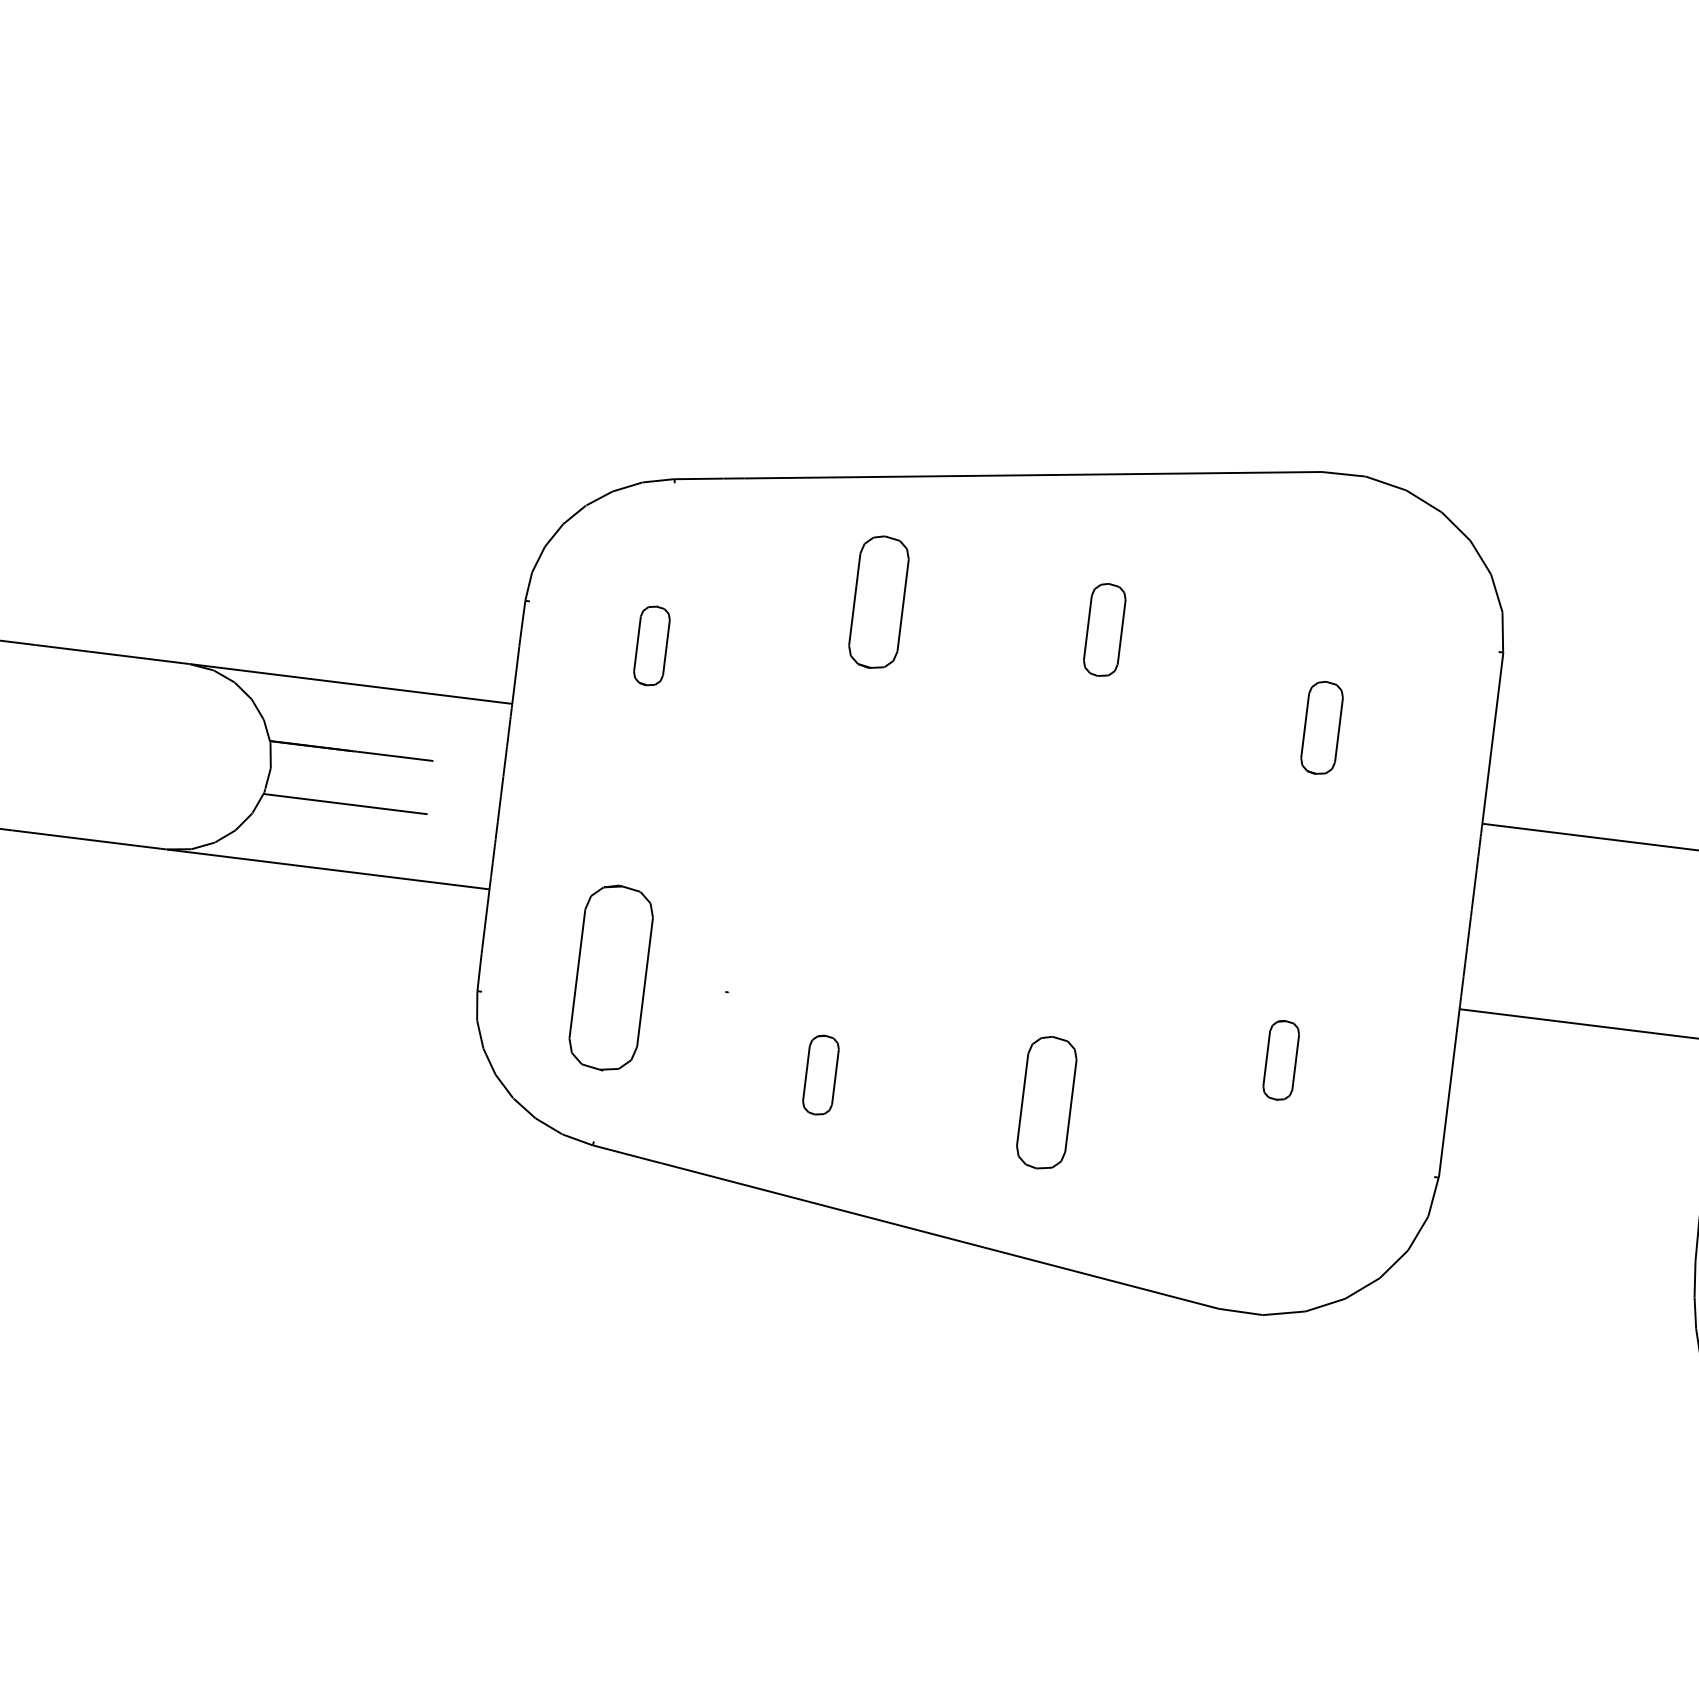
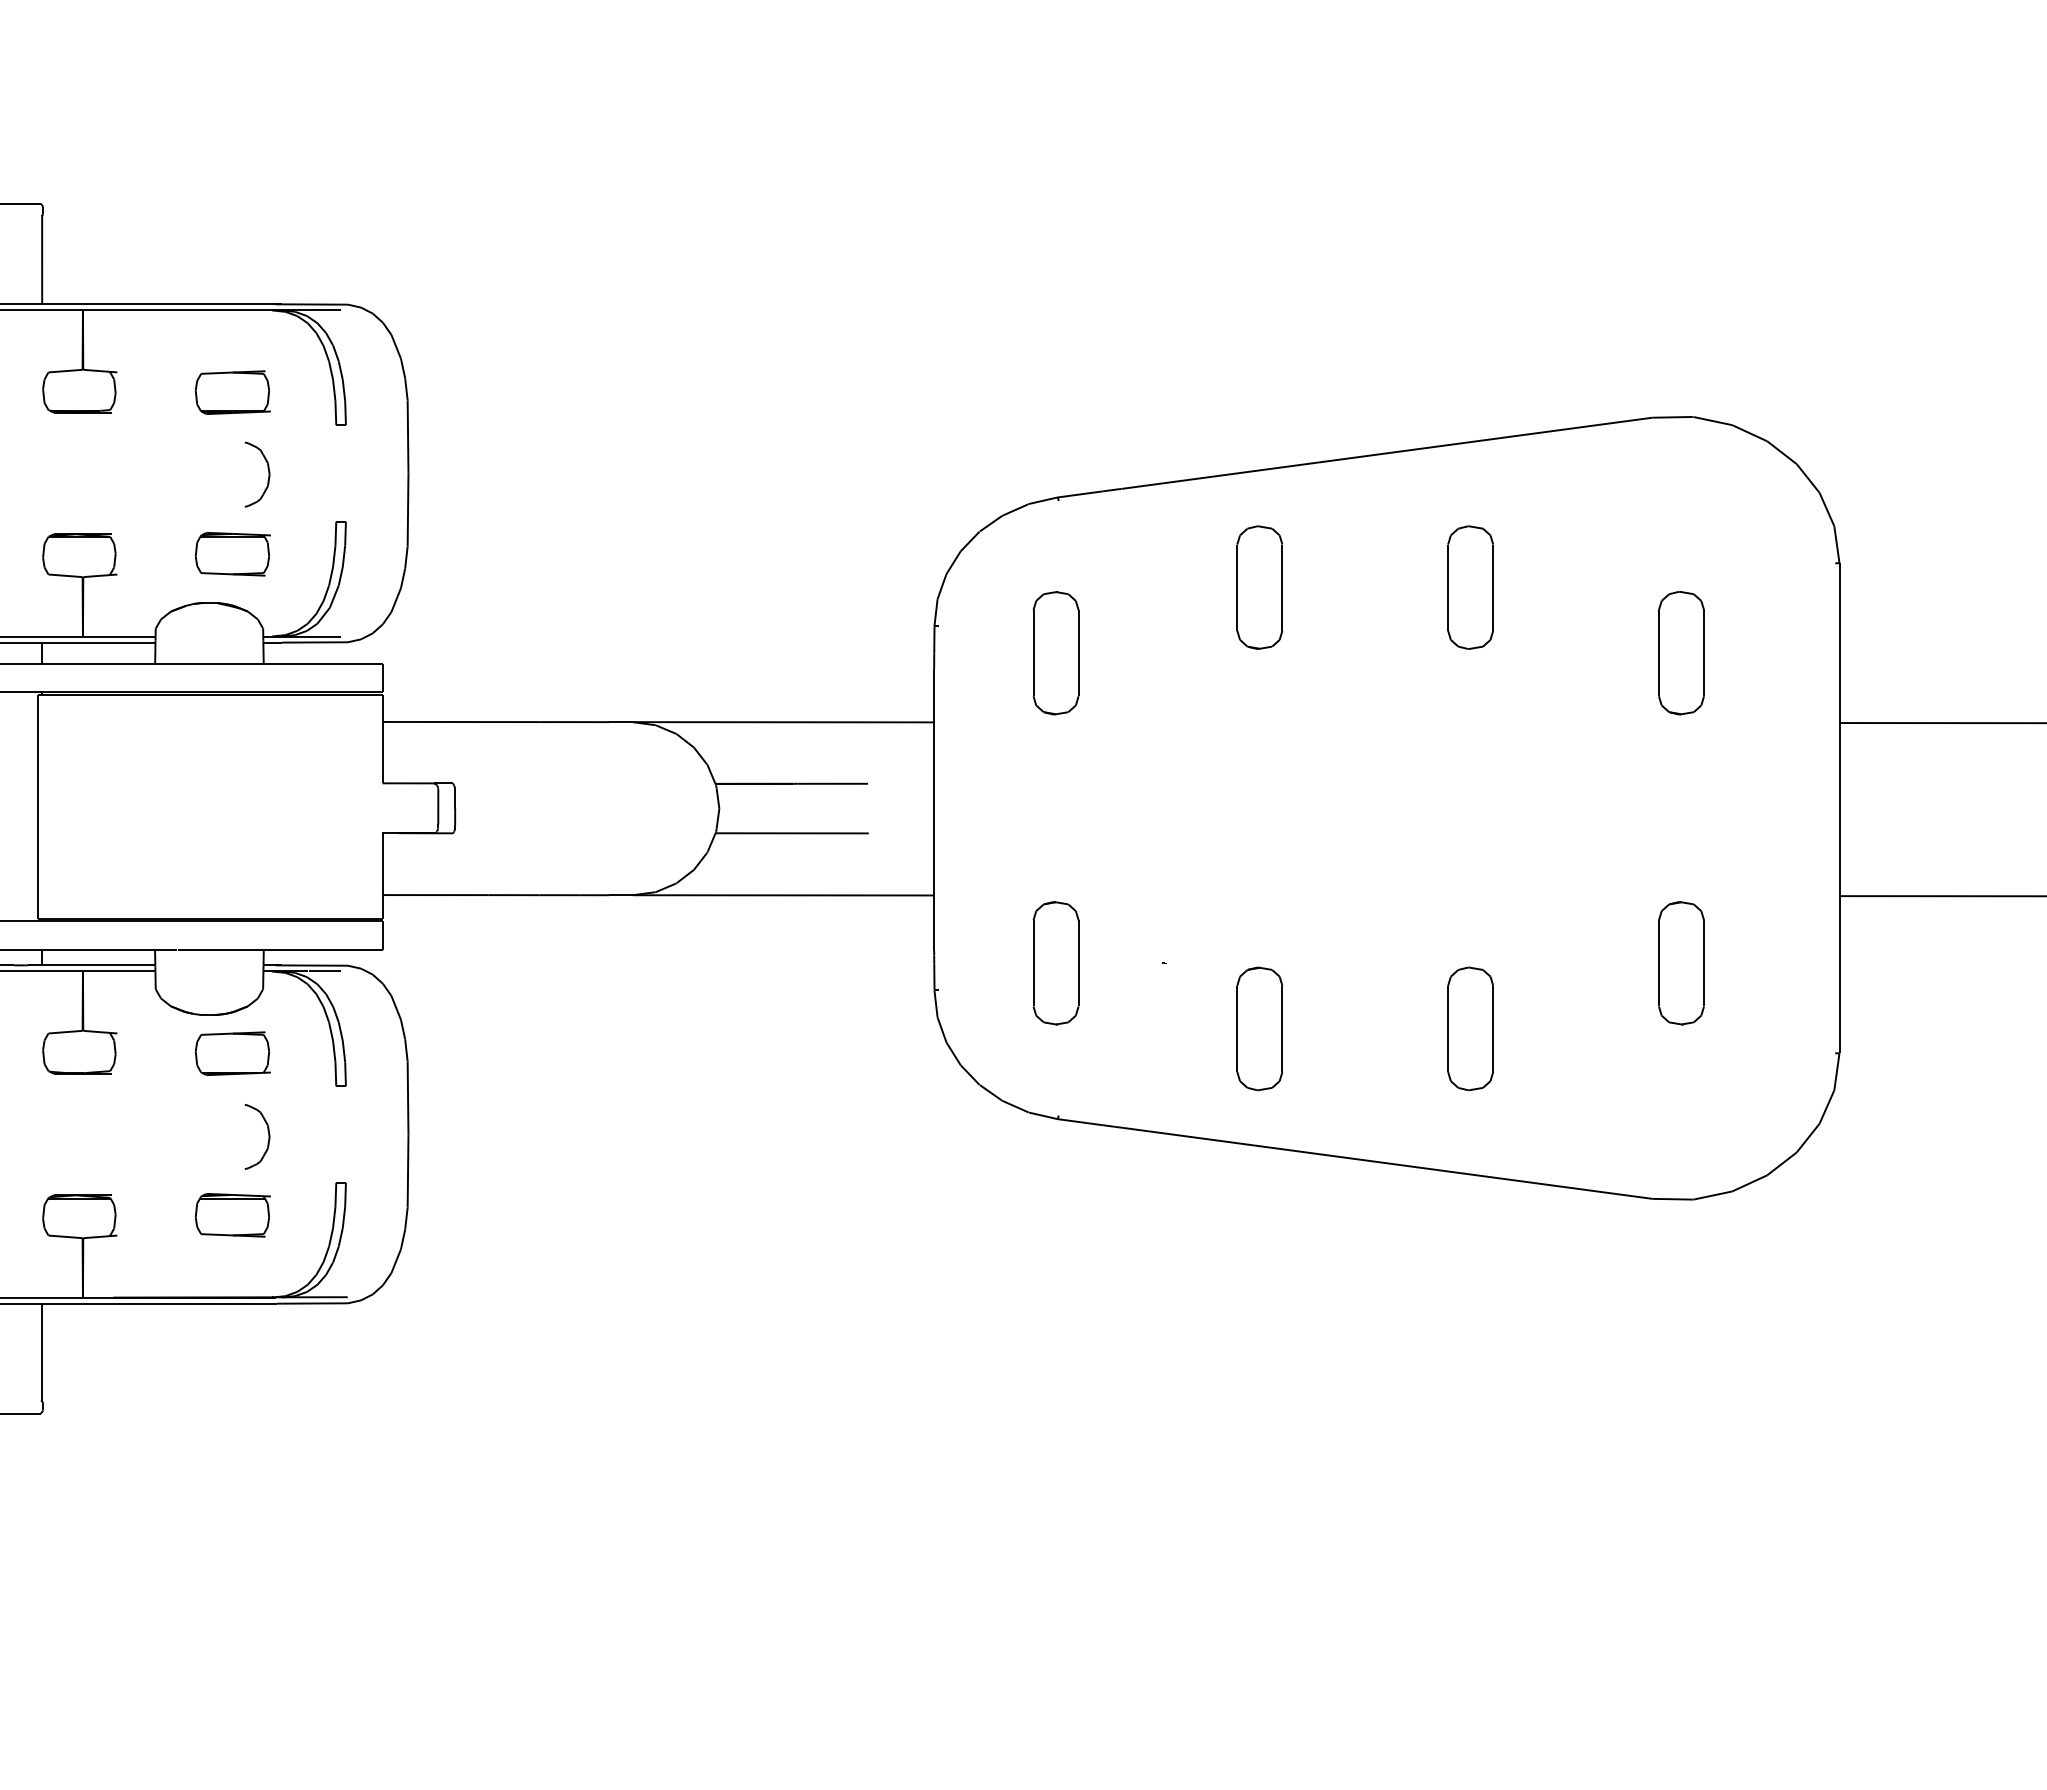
part: (1104, 629) -> (1470, 587), size x1.43
part: (651, 646) -> (1055, 653), size x1.67
part: (1322, 727) -> (1681, 652), size x1.43
part: (610, 978) -> (1055, 963), size x0.71
part: (1281, 1060) -> (1681, 963), size x1.67
part: (820, 1074) -> (1259, 1028), size x1.67

